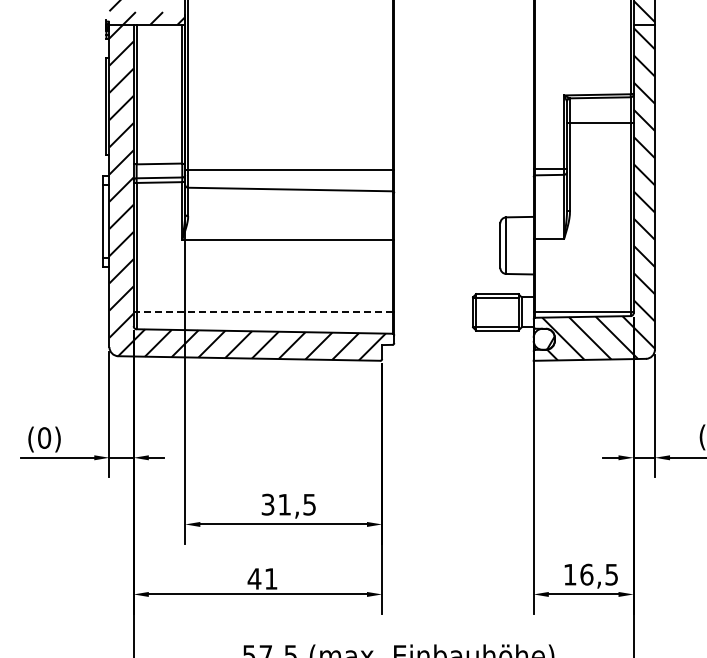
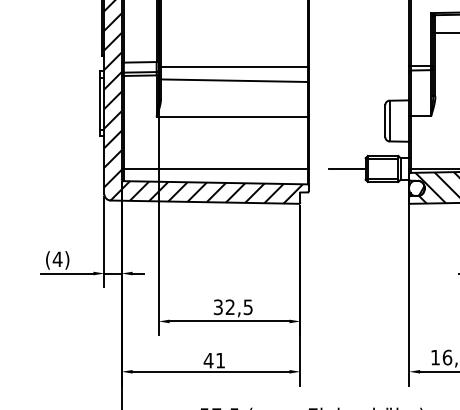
line: (264, 312) -> (215, 169), dashed -> solid
line: (447, 312) -> (347, 169), added
text: (44, 437) -> (57, 258), (0) -> (4)
text: (284, 504) -> (230, 307), 31,5 -> 32,5

